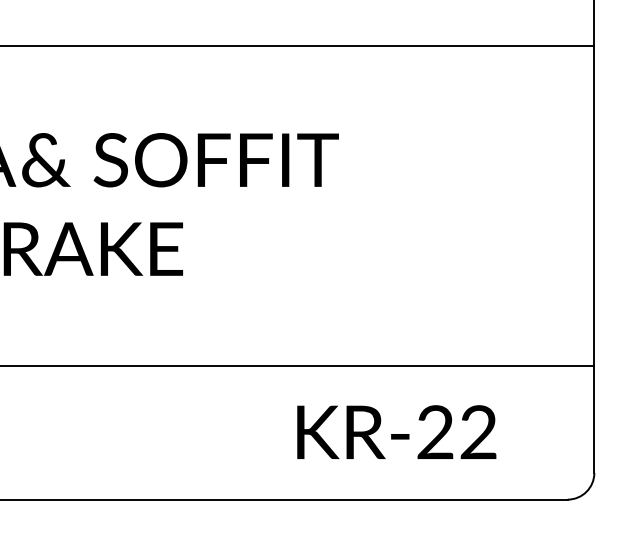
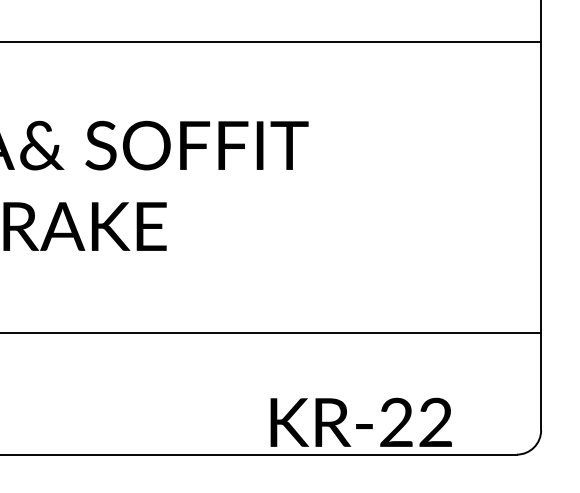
text: (396, 431) -> (361, 421), moved

